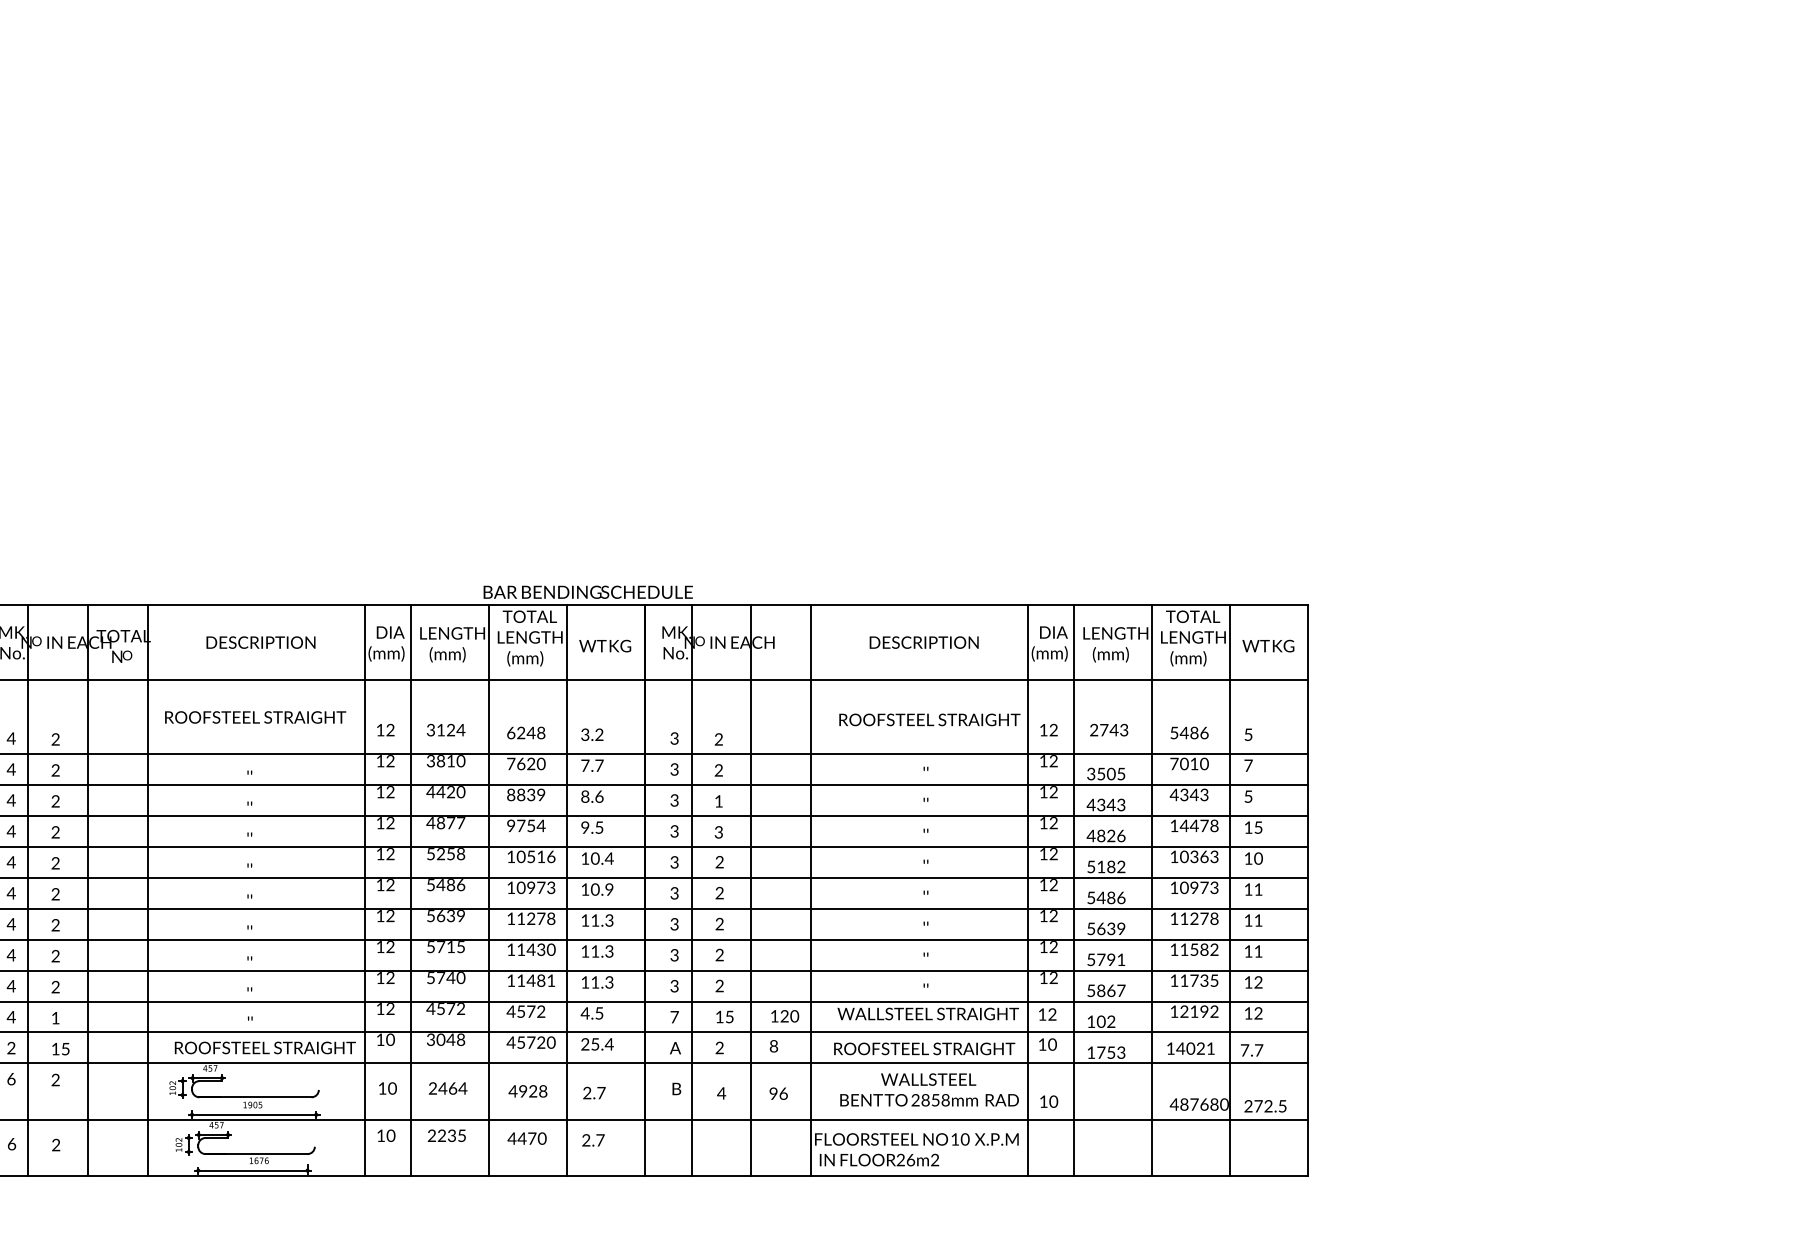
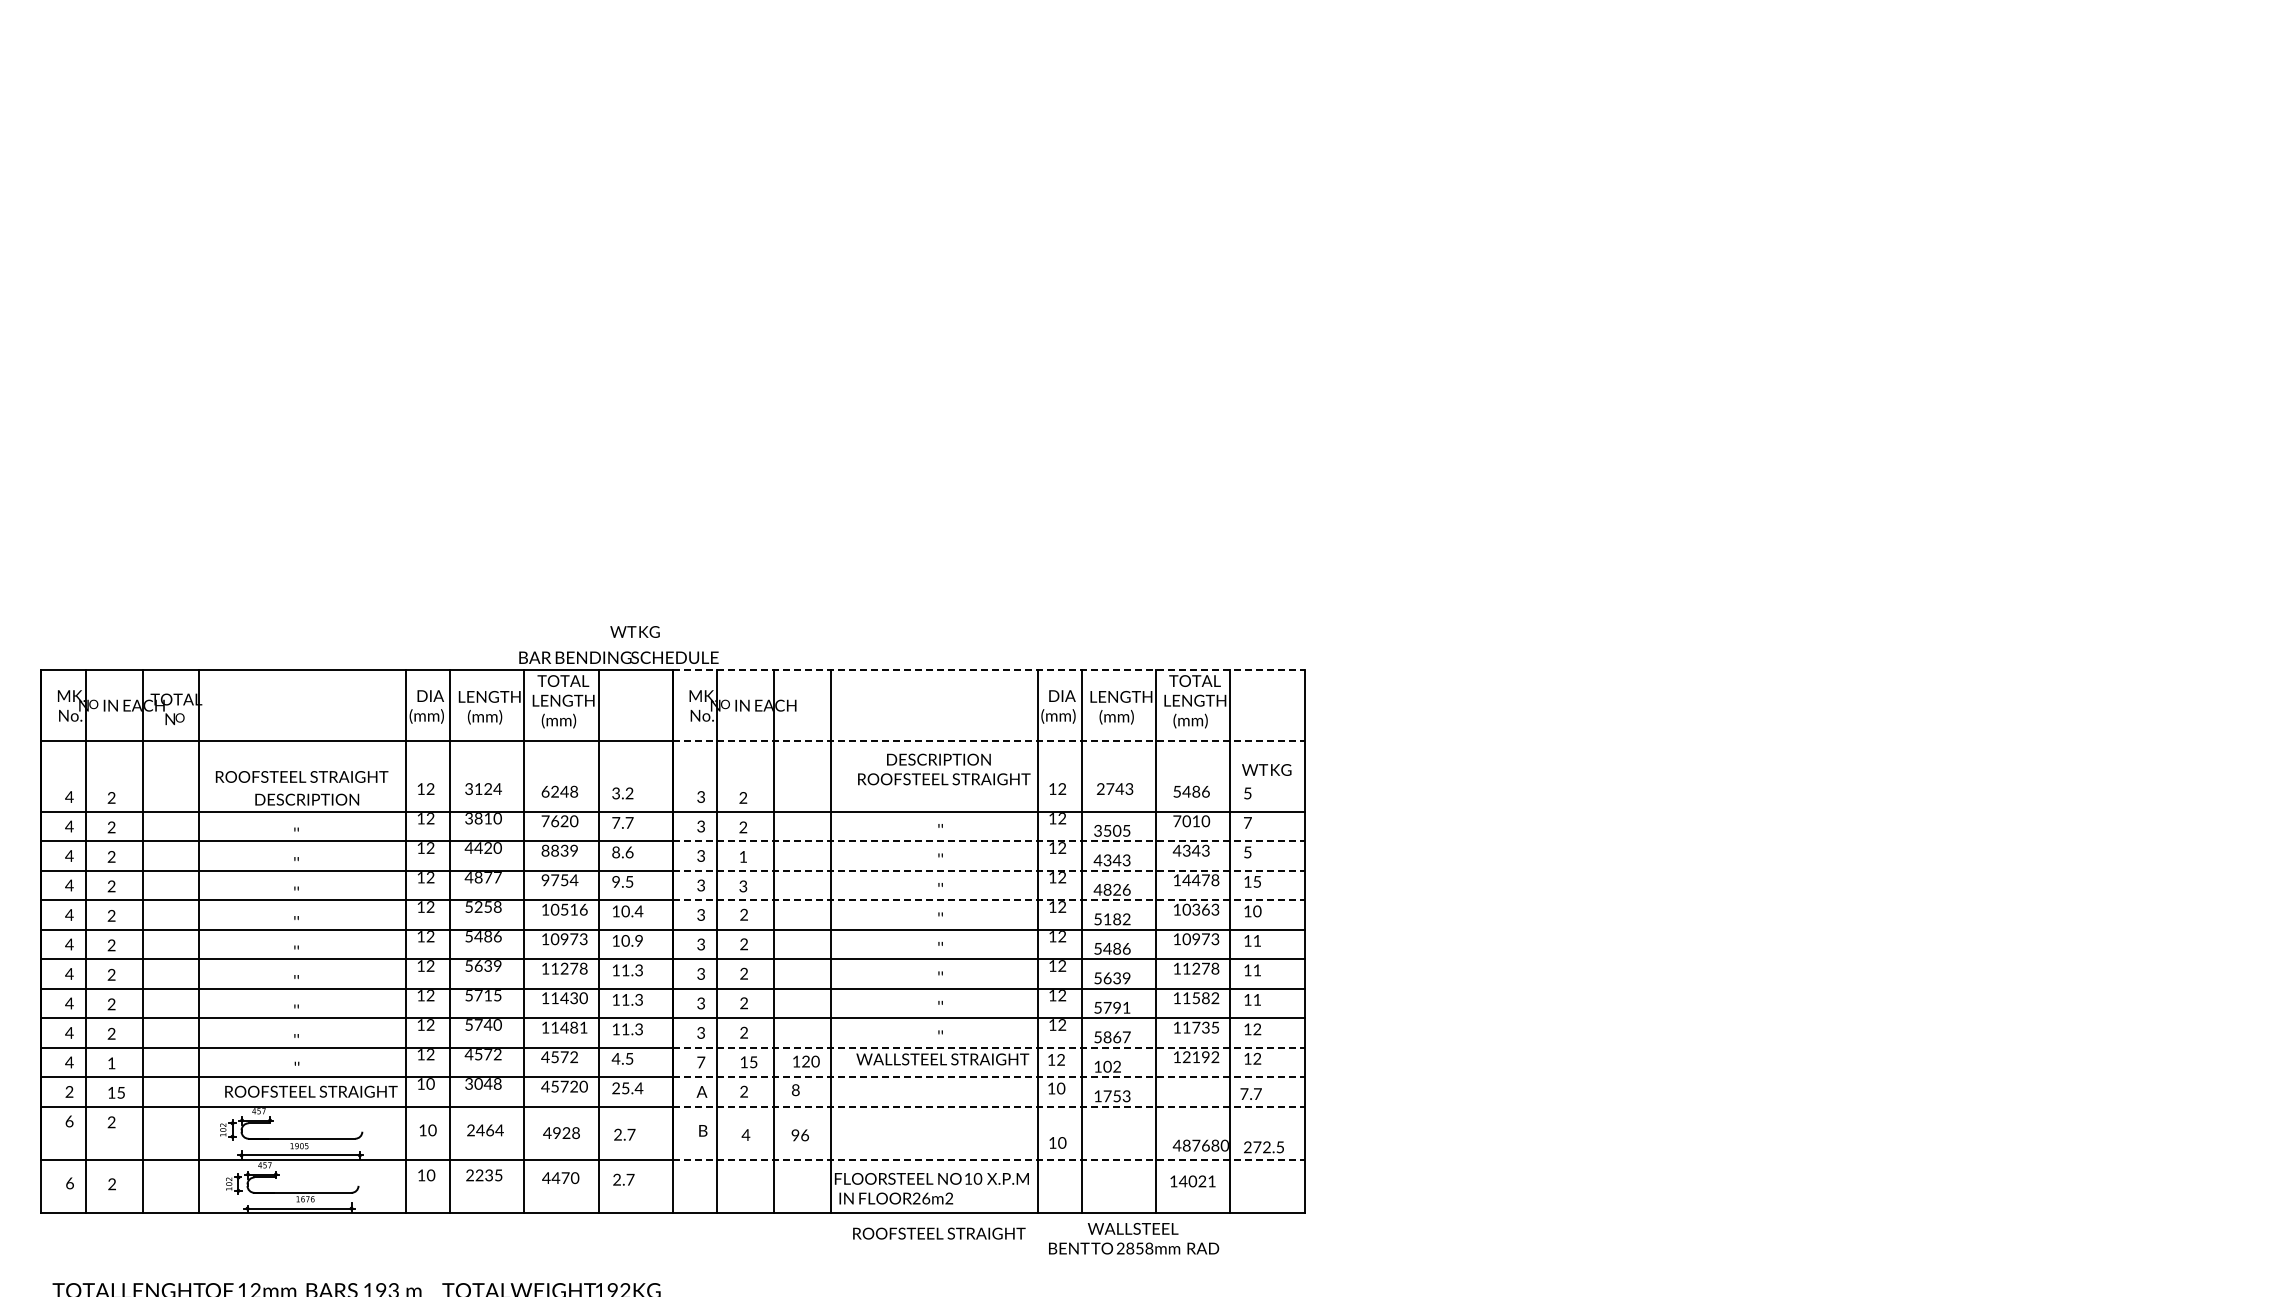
line: (976, 605) -> (988, 670), solid -> dashed
text: (261, 642) -> (307, 799), moved
text: (923, 642) -> (938, 759), moved
text: (604, 645) -> (634, 631), moved
text: (1268, 645) -> (1266, 769), moved
line: (976, 679) -> (988, 740), solid -> dashed
line: (976, 785) -> (988, 841), solid -> dashed
line: (976, 815) -> (988, 870), solid -> dashed
line: (976, 847) -> (988, 900), solid -> dashed
line: (976, 1001) -> (988, 1047), solid -> dashed
line: (976, 1032) -> (988, 1077), solid -> dashed
text: (924, 1048) -> (939, 1233), moved
text: (1190, 1048) -> (1192, 1181), moved
line: (976, 1063) -> (988, 1106), solid -> dashed
text: (930, 1089) -> (1134, 1238), moved
line: (976, 1119) -> (988, 1159), solid -> dashed

